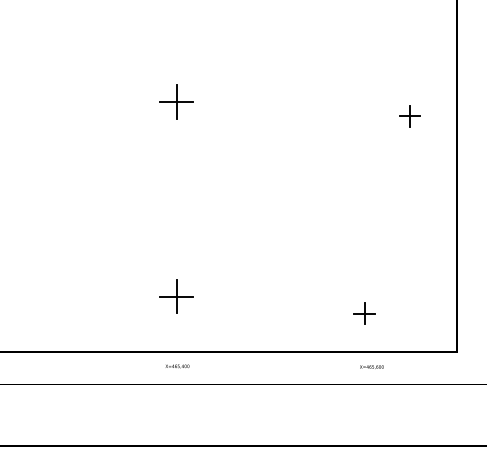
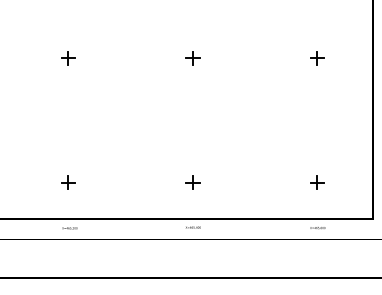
part: (176, 102) -> (192, 58), size x0.62
part: (410, 116) -> (317, 58), moved
part: (176, 295) -> (192, 182), size x0.62
part: (365, 313) -> (317, 182), moved

